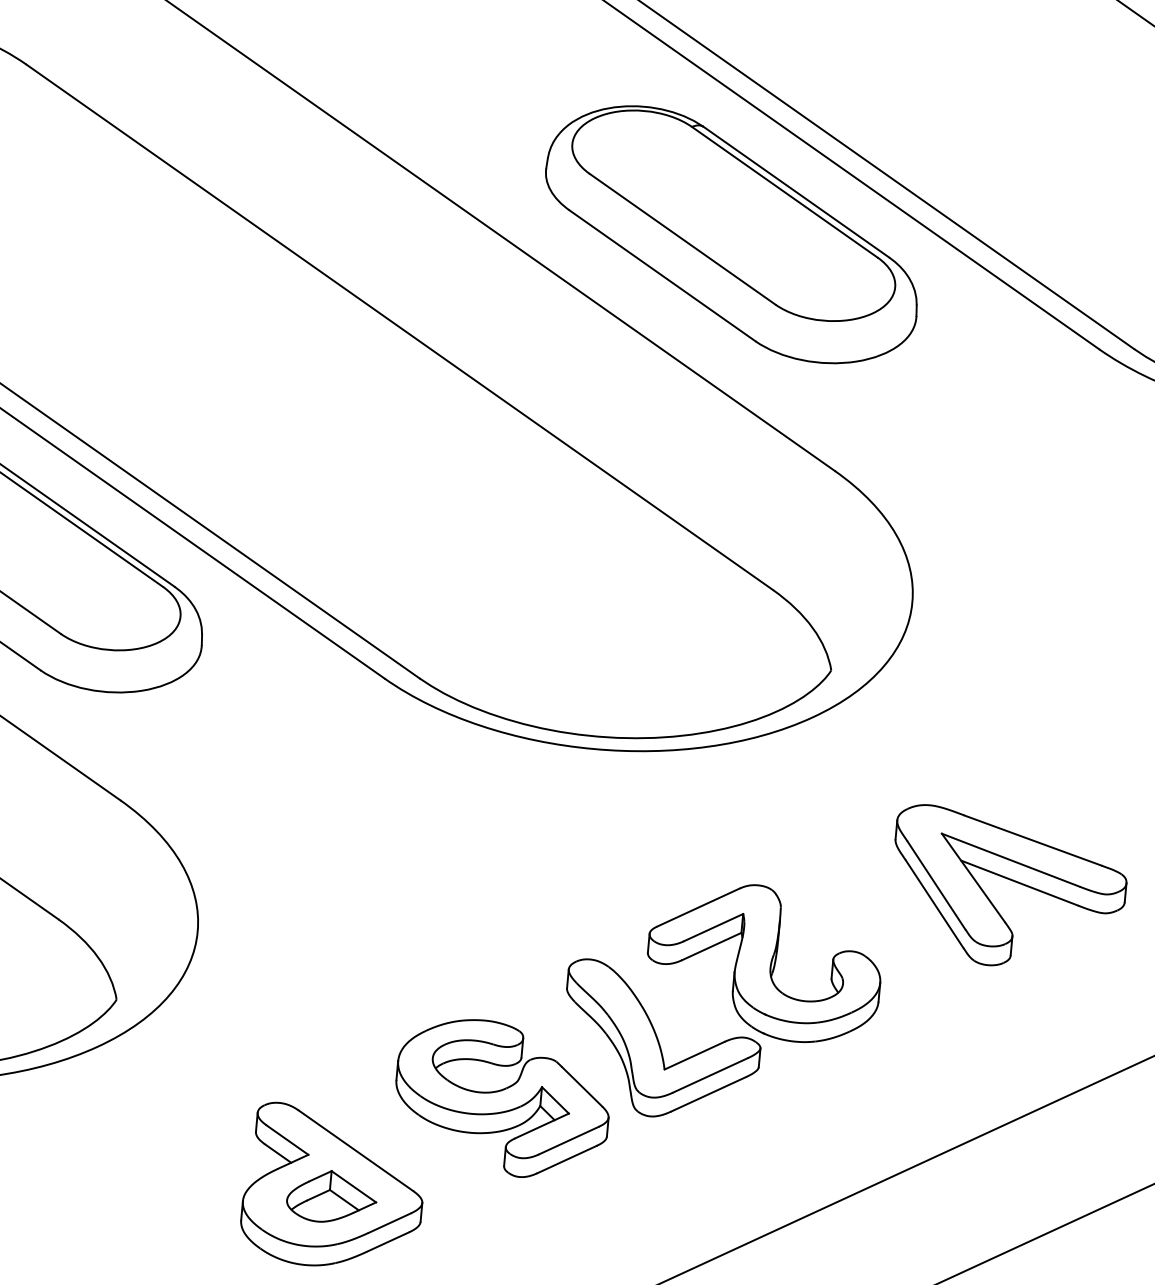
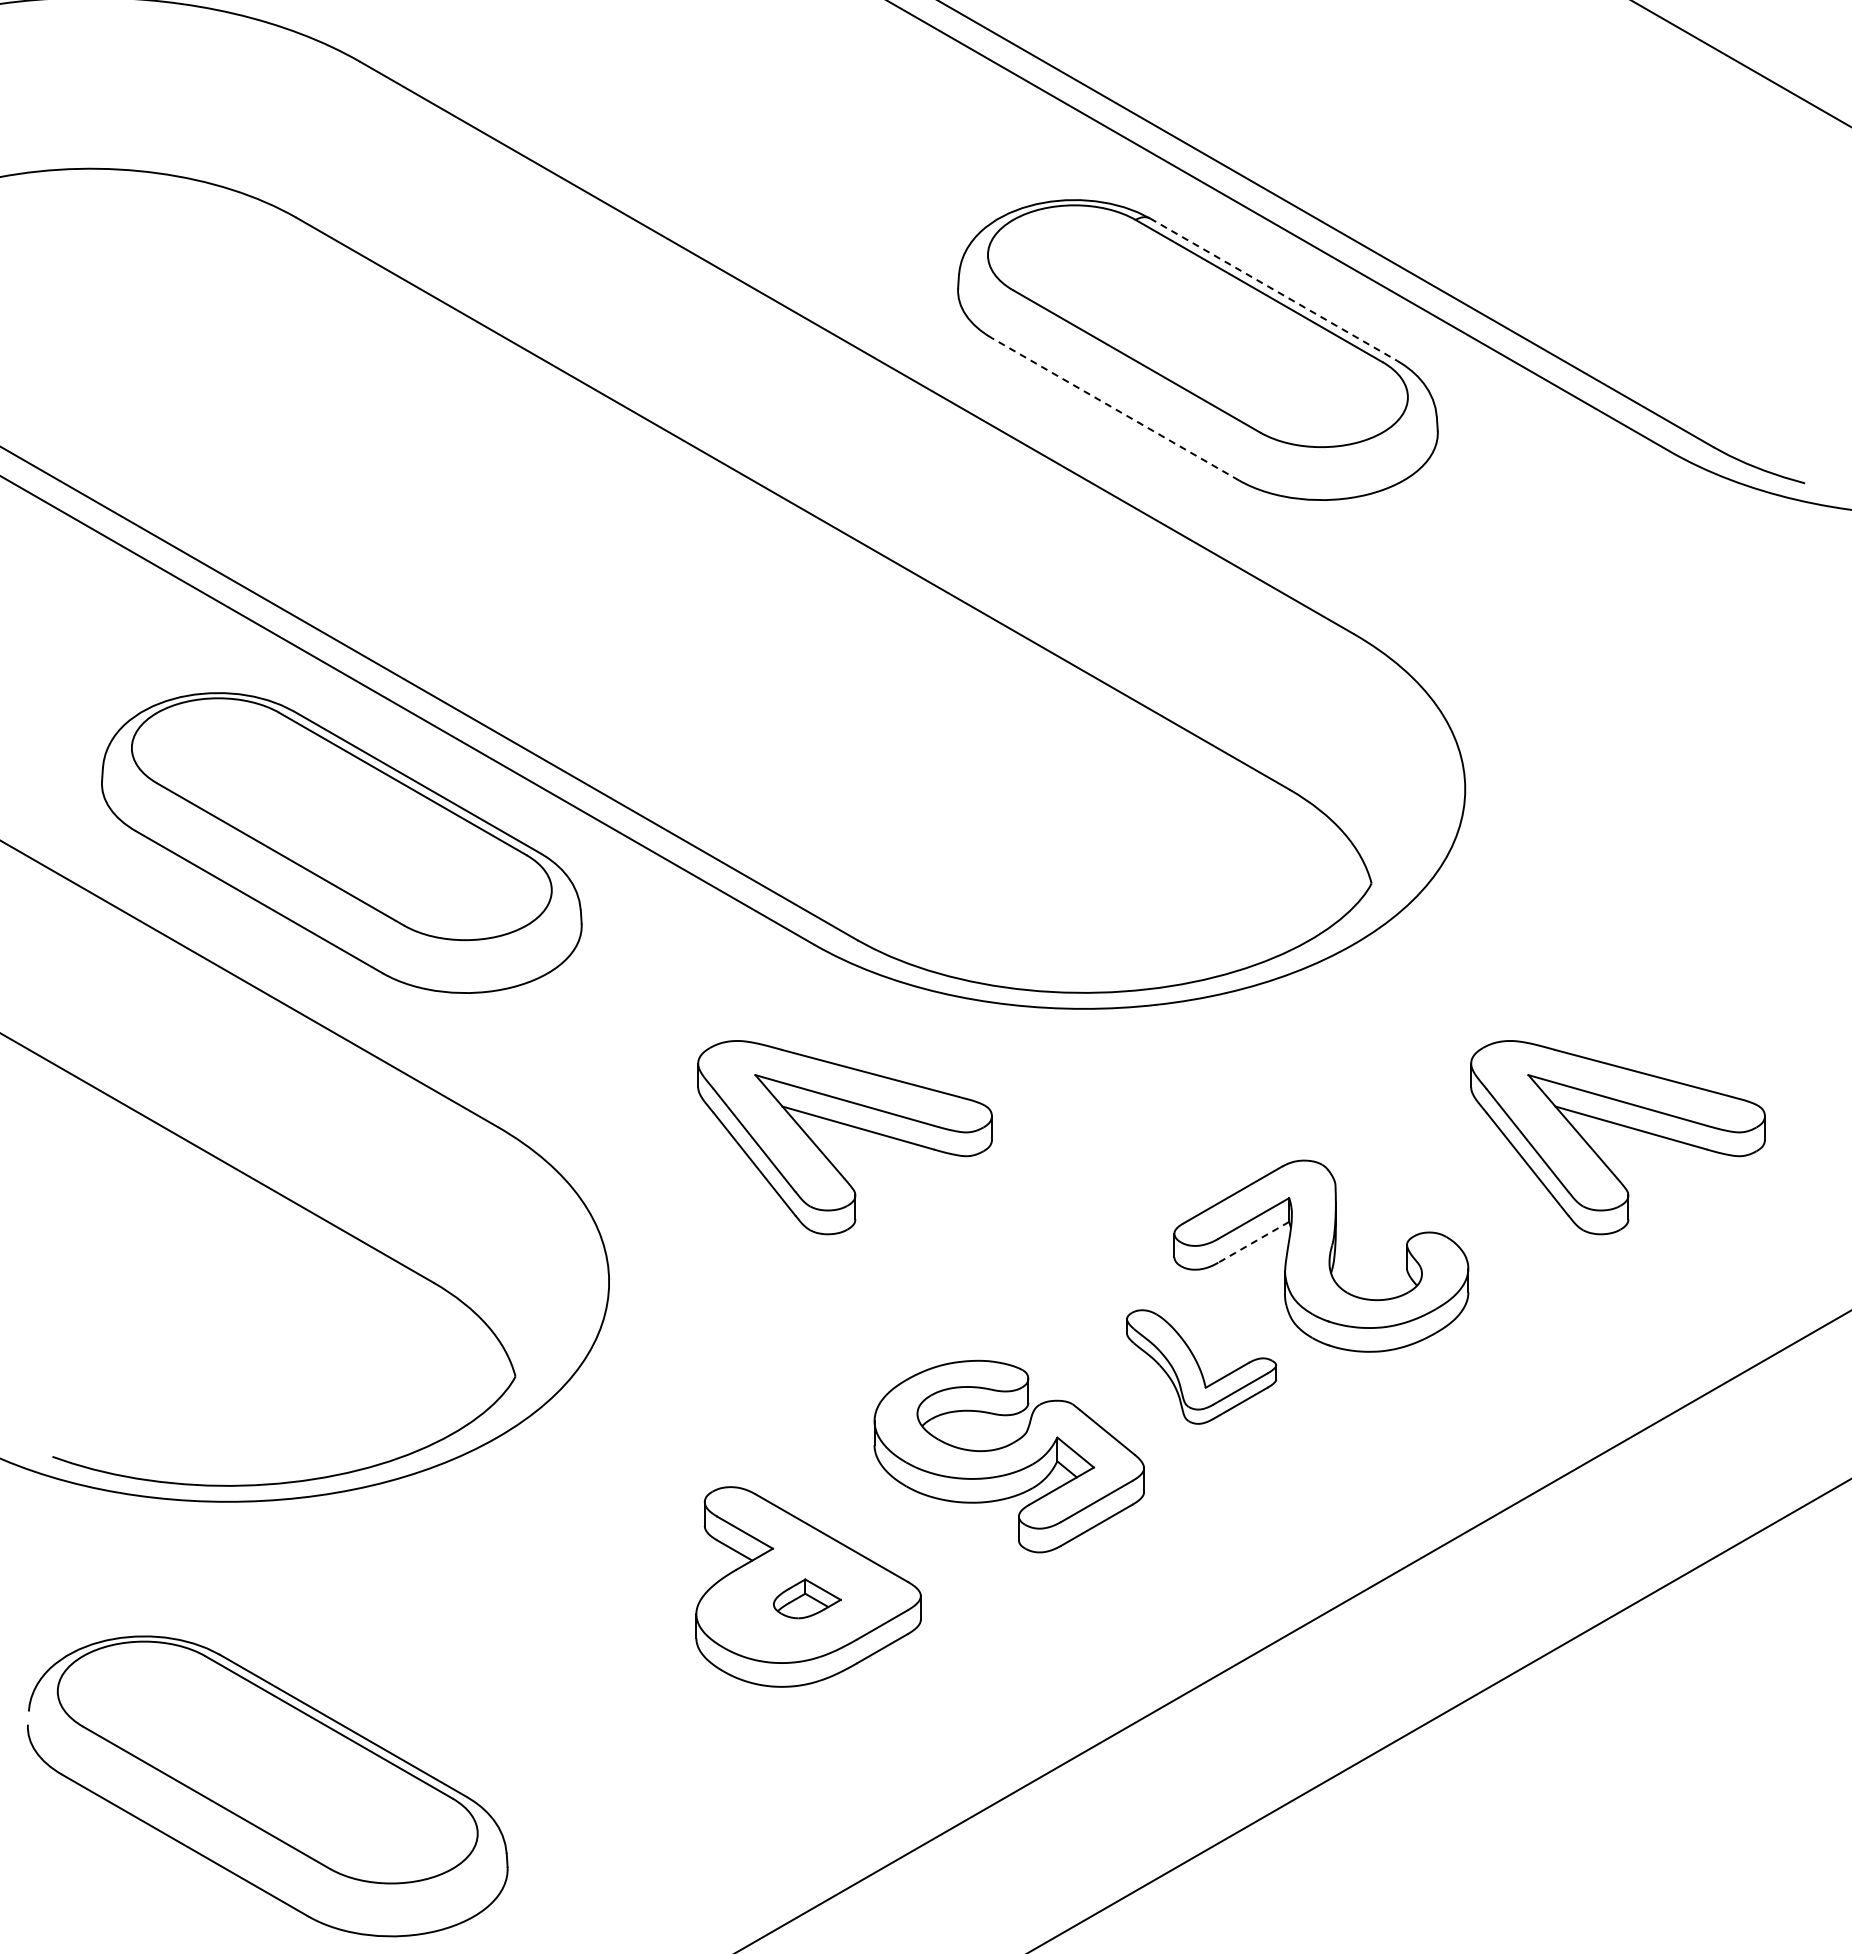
line: (797, 192) -> (1274, 289), solid -> dashed
line: (662, 275) -> (1115, 409), solid -> dashed
part: (398, 825) -> (848, 1126), added
line: (711, 946) -> (1253, 1242), solid -> dashed
part: (661, 1041) -> (1201, 1366), size x0.6
part: (332, 1196) -> (807, 1598), size x0.6

